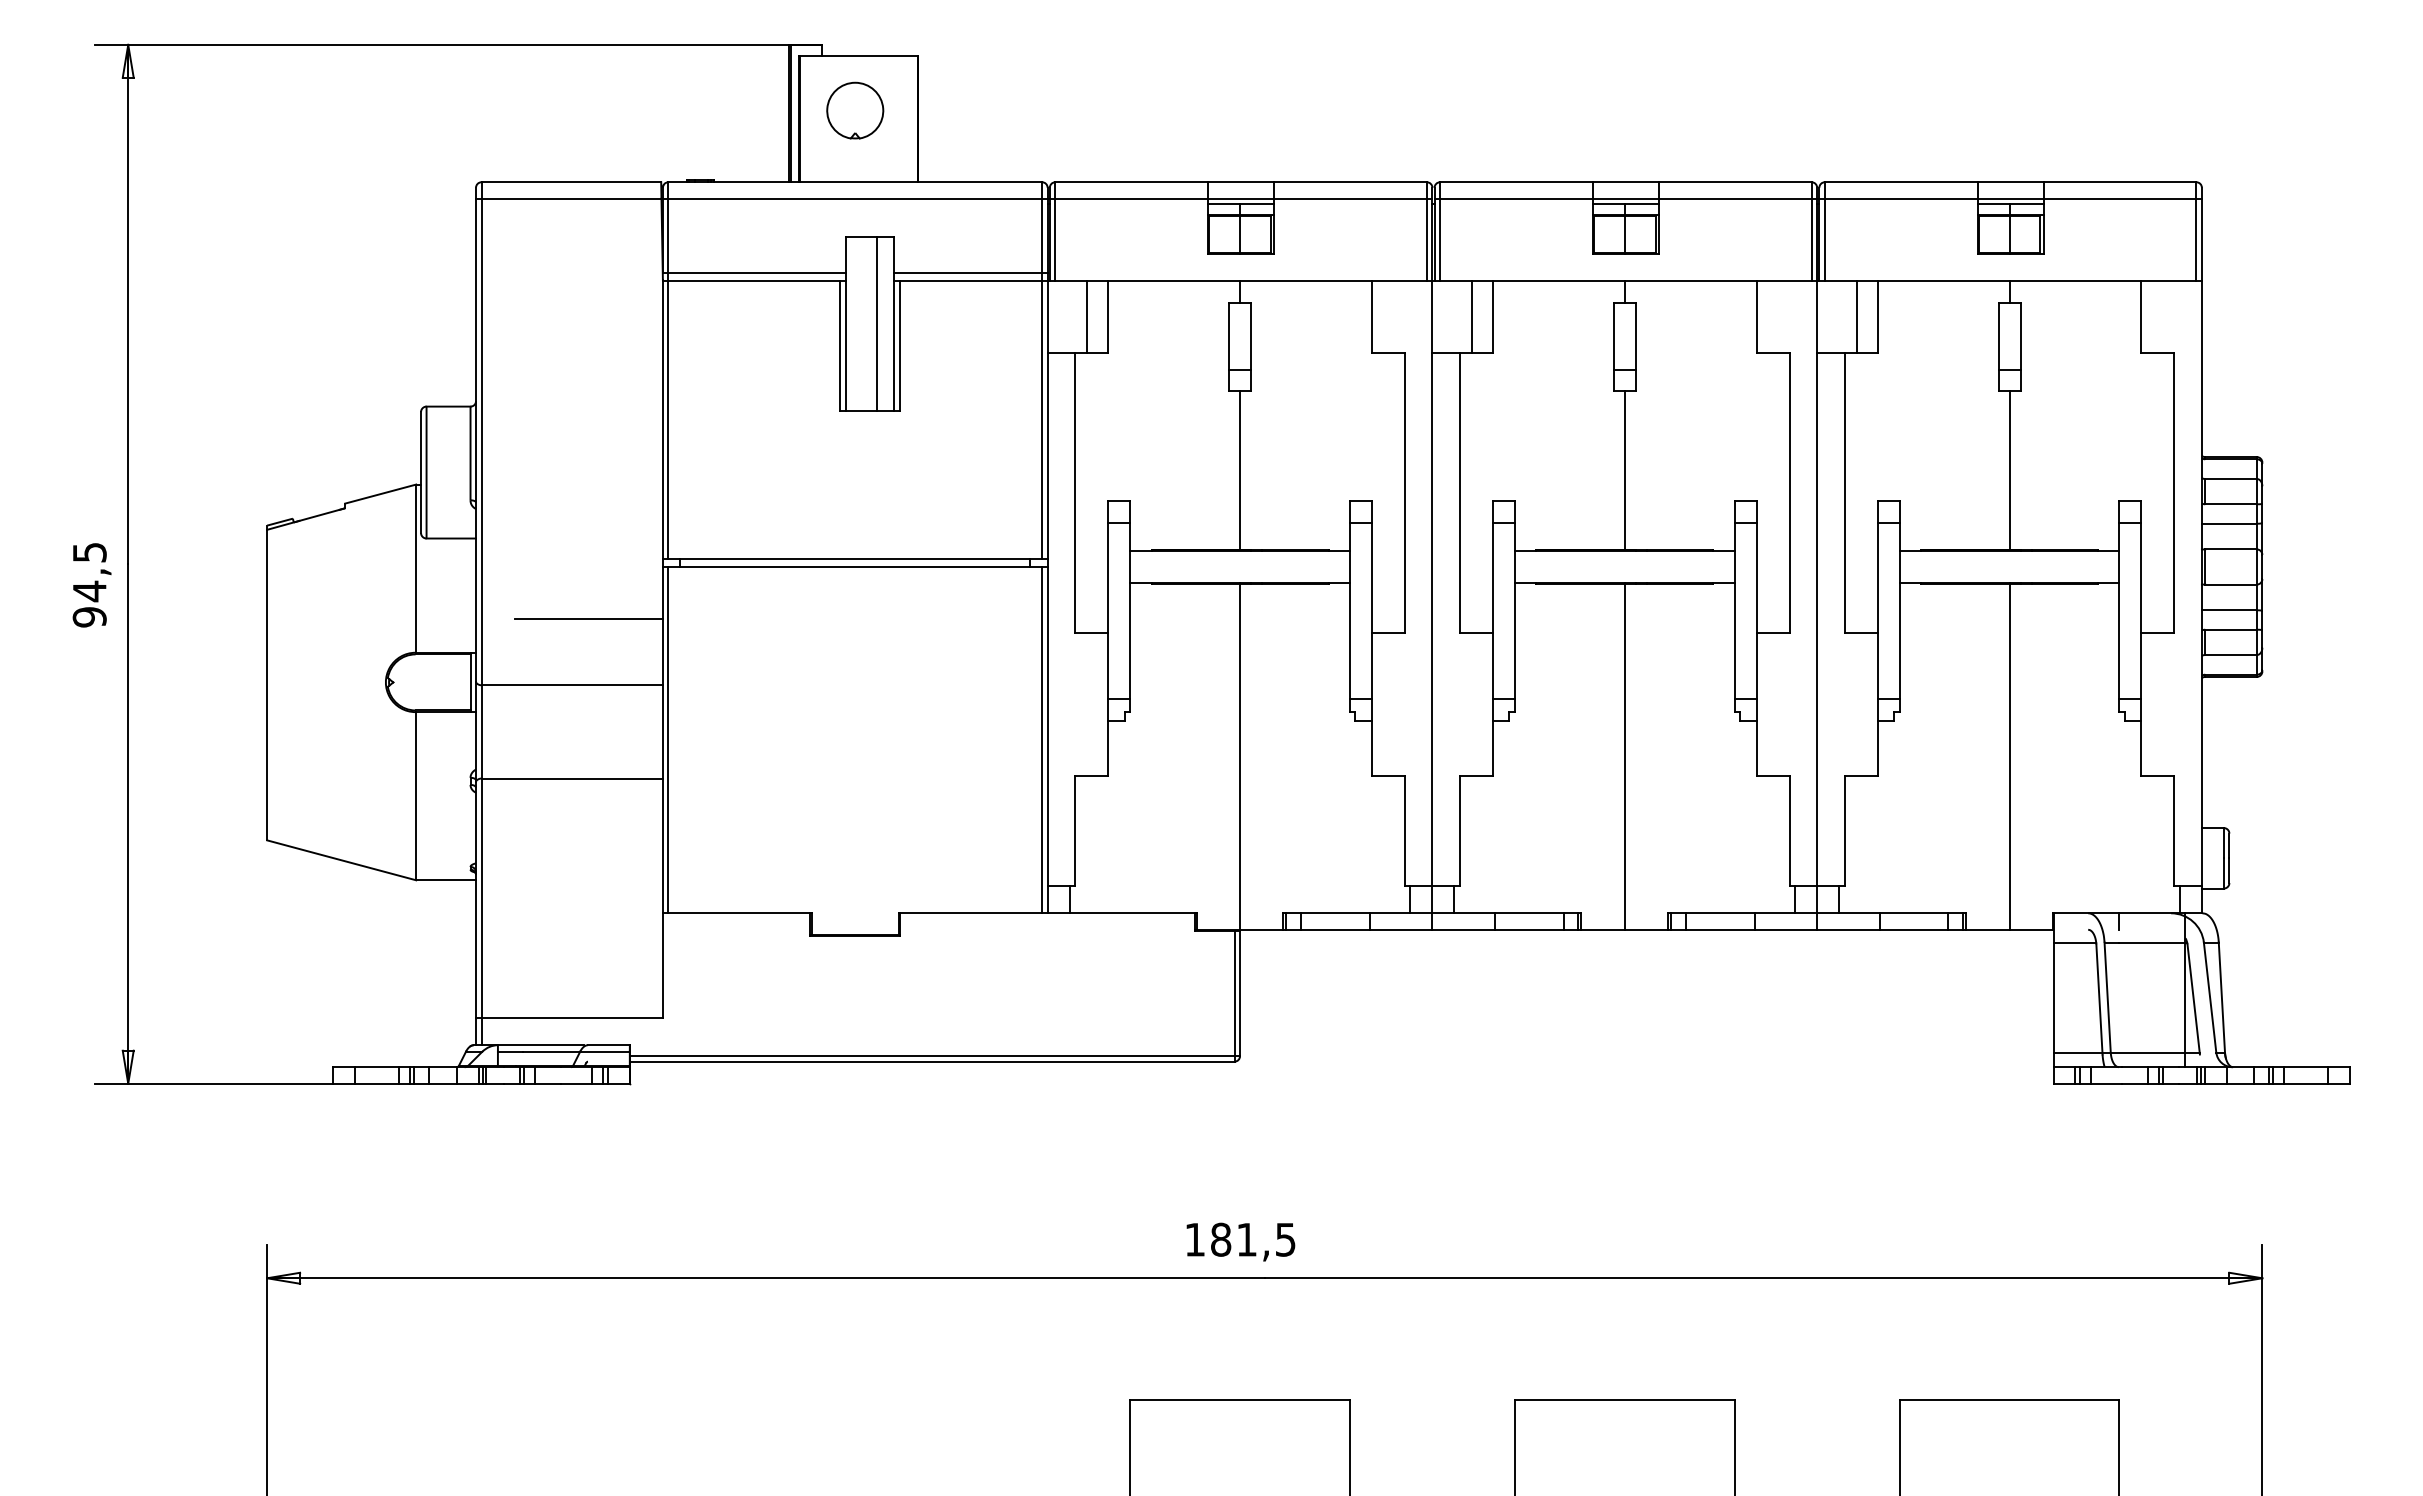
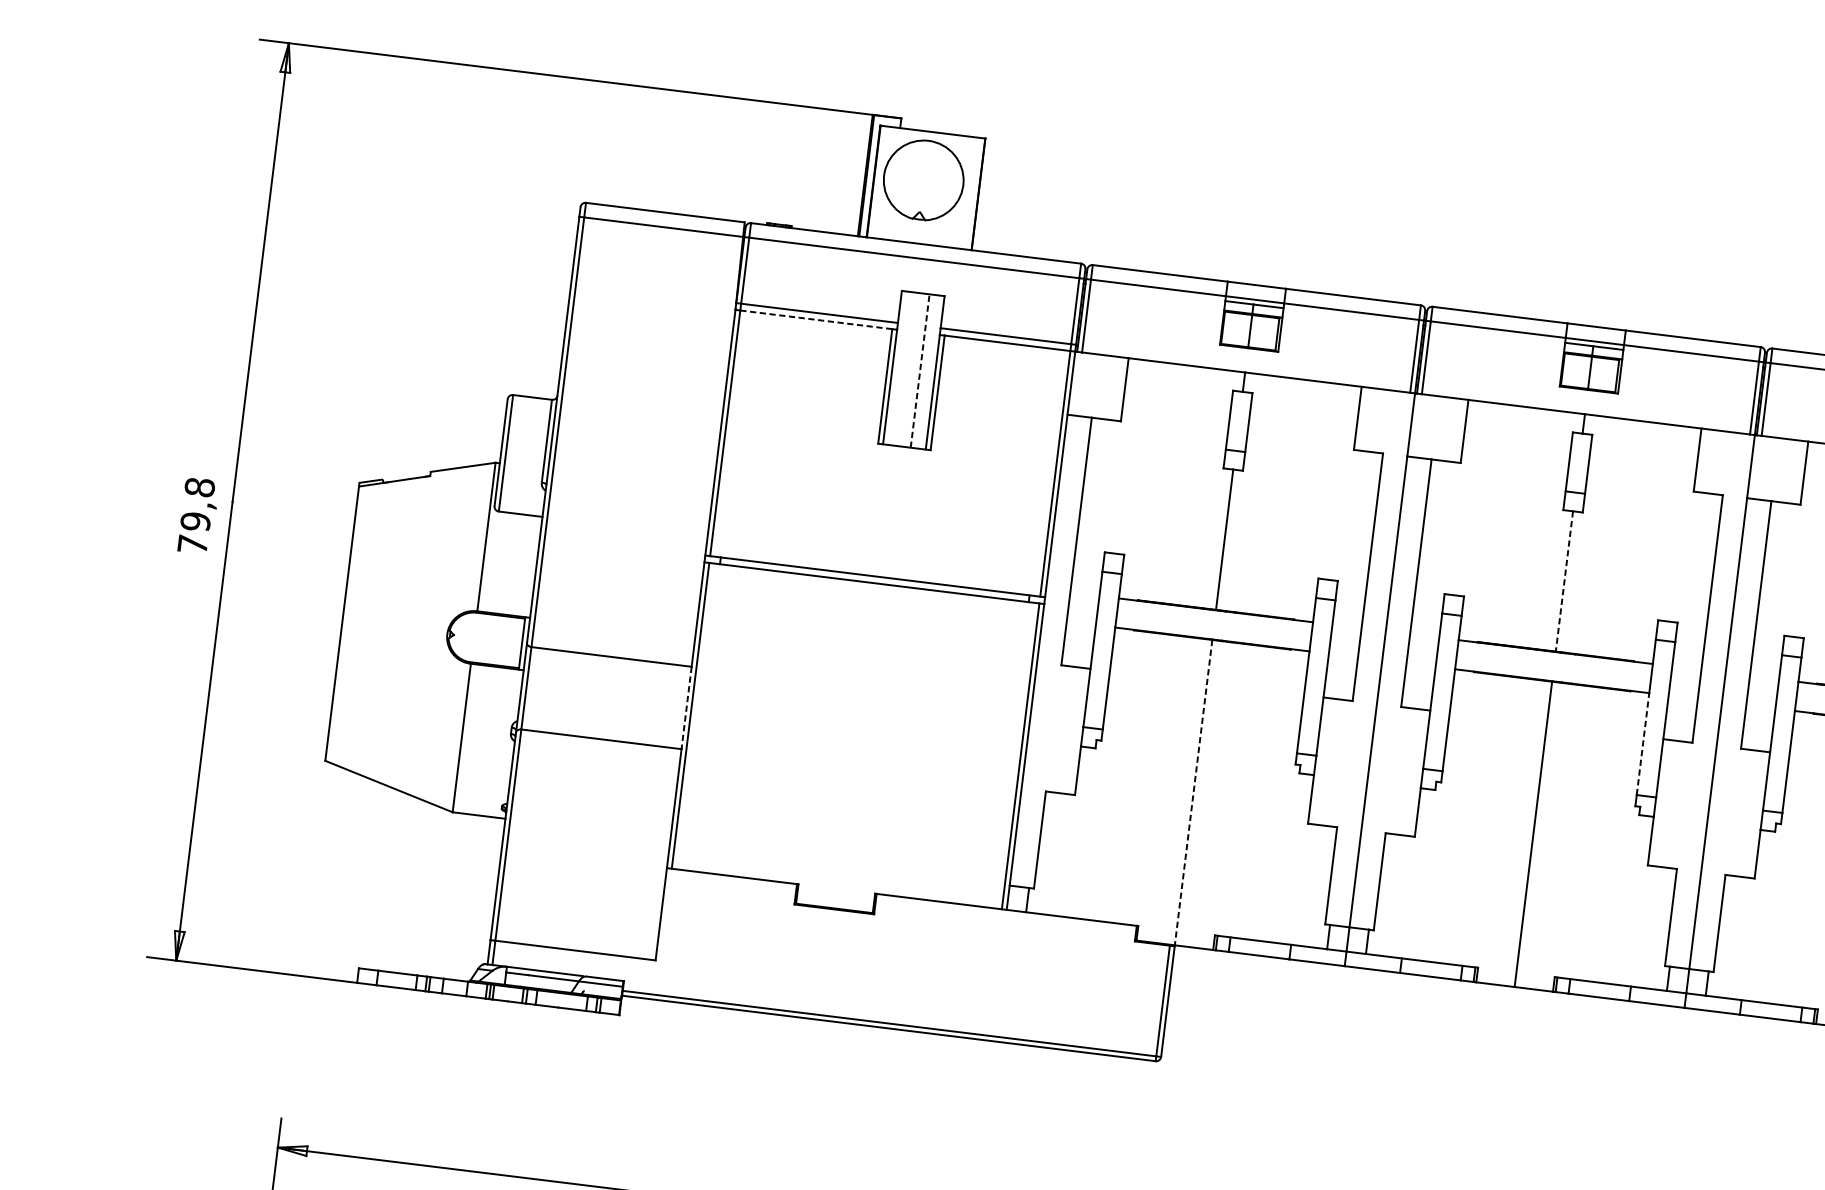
part: (855, 110) -> (924, 180), size x1.6
line: (754, 281) -> (816, 320), solid -> dashed
line: (1087, 316) -> (1106, 387), removed
line: (1471, 316) -> (1445, 428), removed
line: (1856, 316) -> (1785, 470), removed
line: (877, 324) -> (920, 371), solid -> dashed
line: (1624, 471) -> (1564, 582), solid -> dashed
text: (89, 584) -> (196, 515), 94,5 -> 79,8
line: (588, 618) -> (633, 599), removed
line: (1734, 641) -> (1642, 744), solid -> dashed
line: (662, 731) -> (686, 707), solid -> dashed
line: (1240, 756) -> (1194, 792), solid -> dashed

